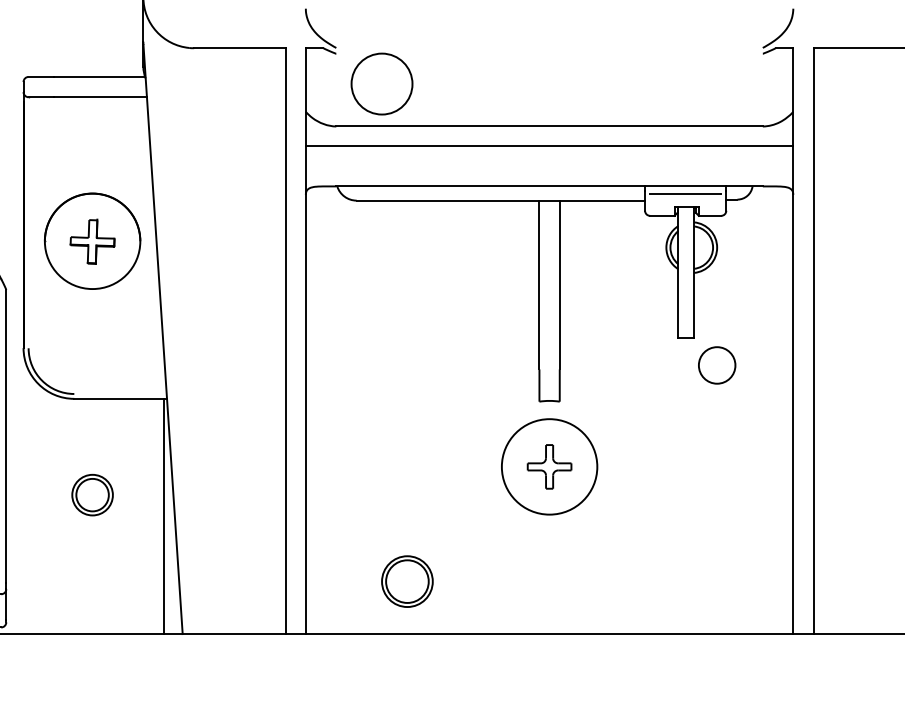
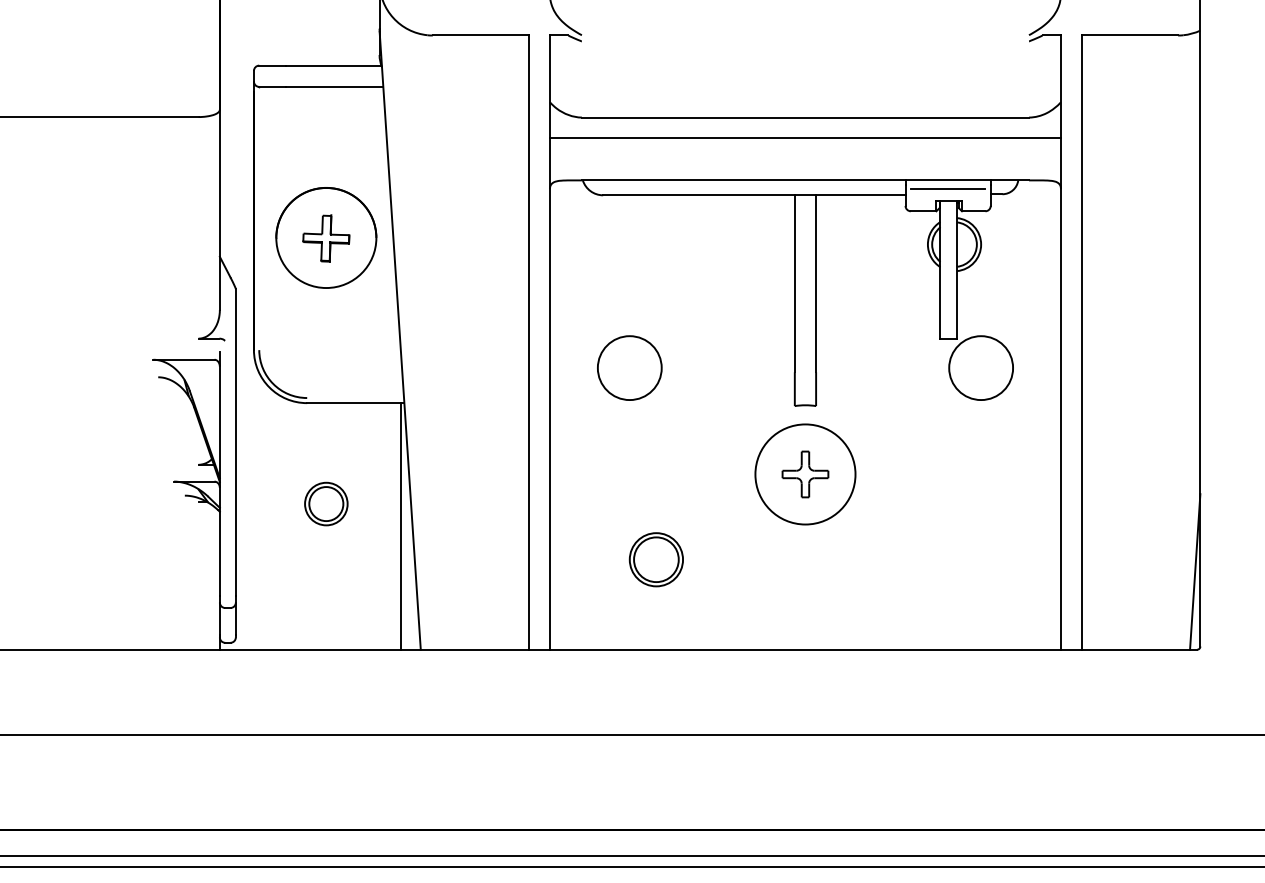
circle: (381, 83) -> (629, 367), moved
circle: (717, 365) -> (981, 368), size x1.67
part: (406, 581) -> (655, 559), moved

